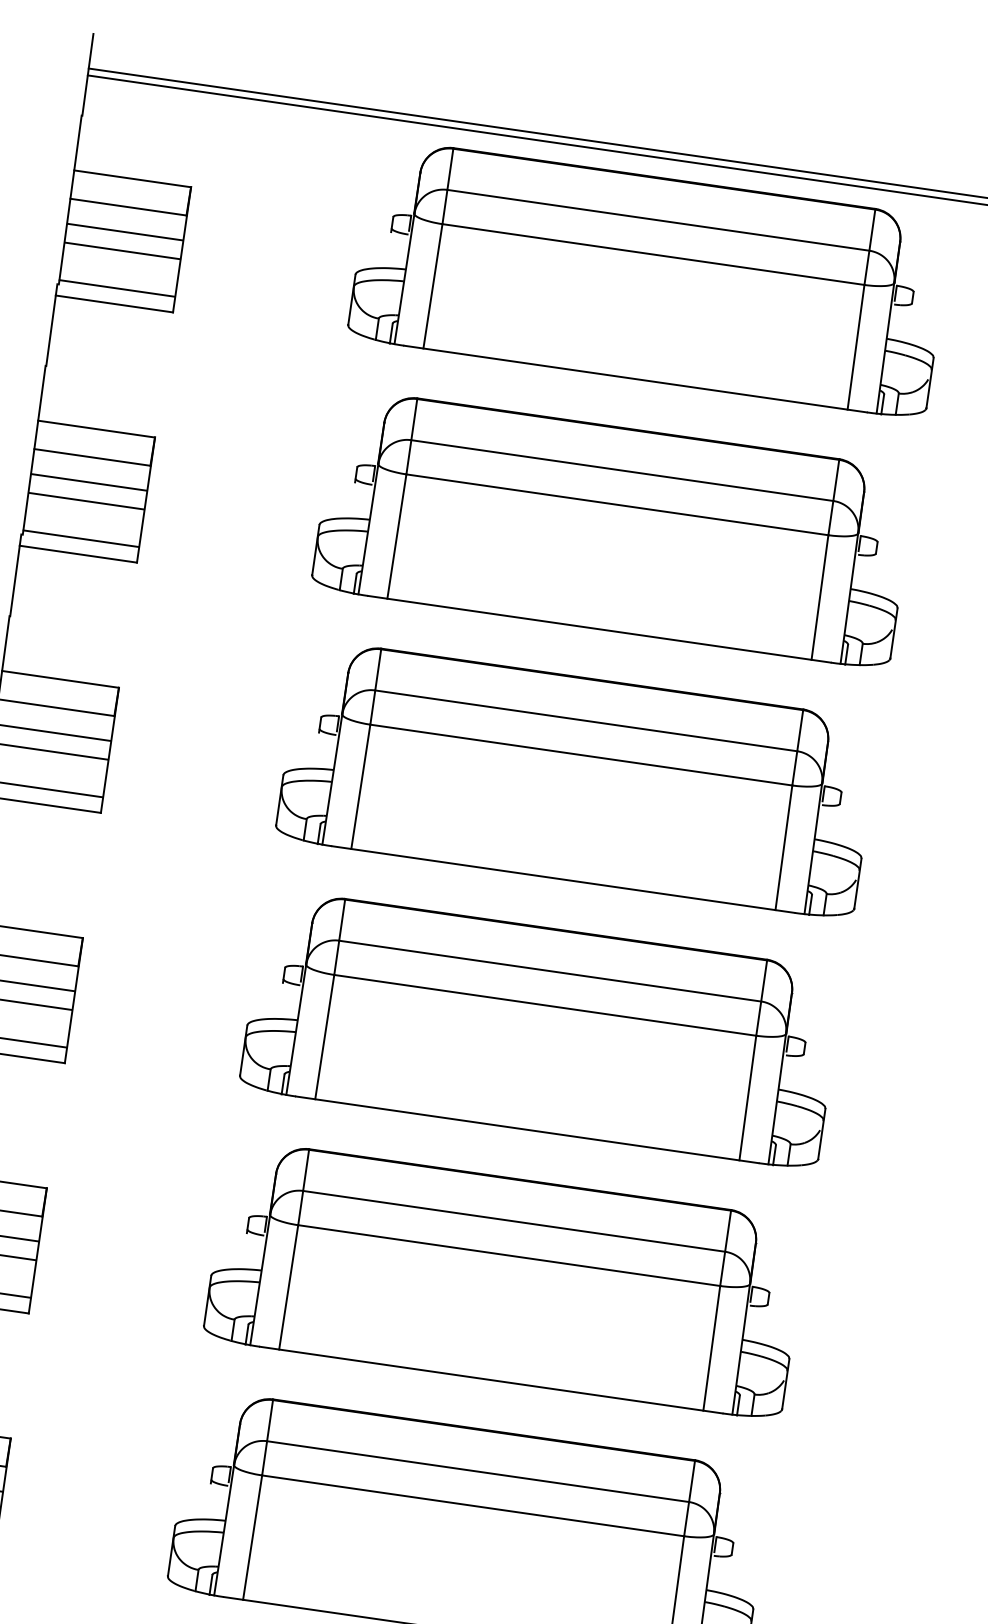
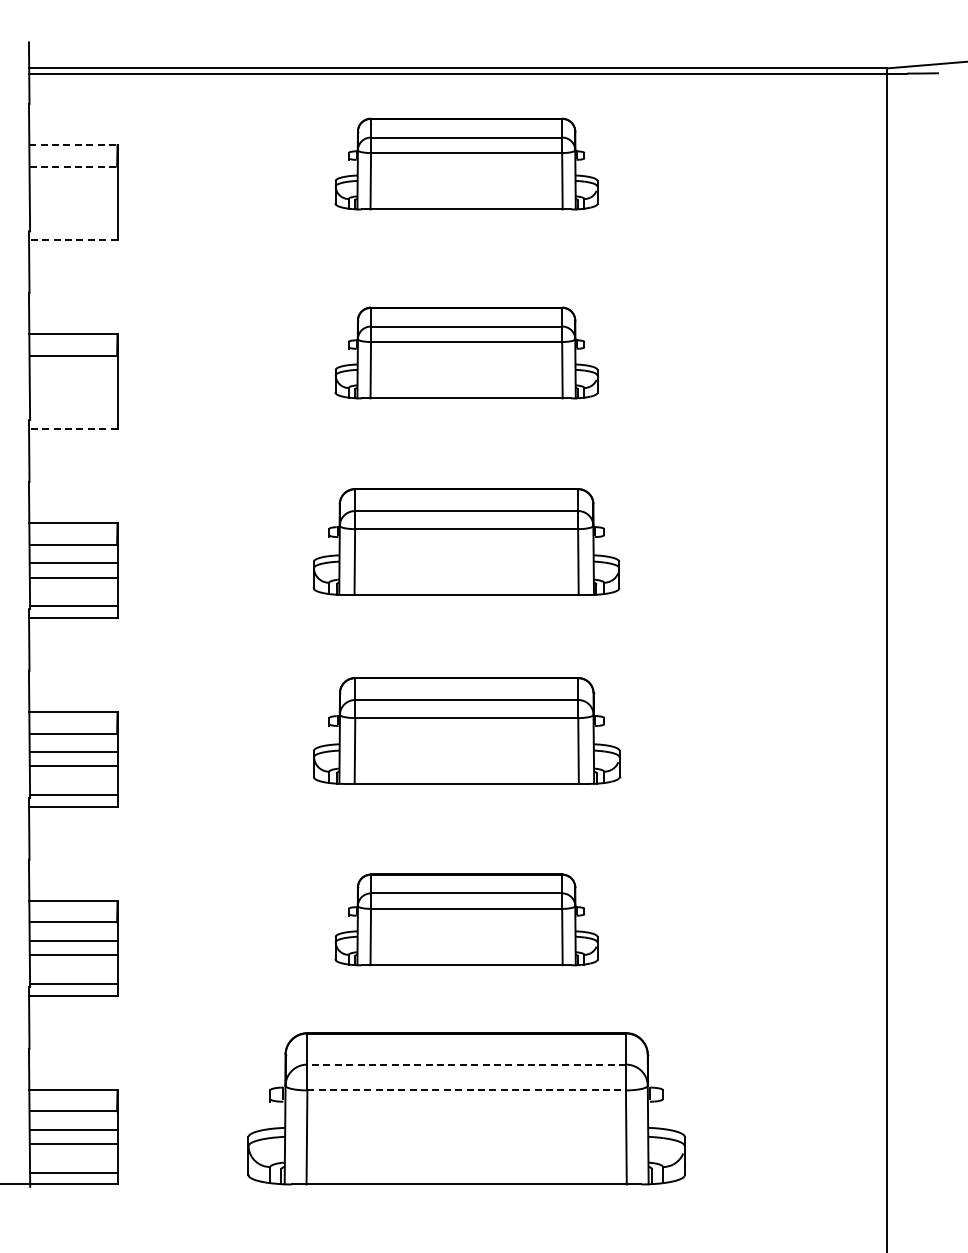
line: (132, 179) -> (73, 145), solid -> dashed
line: (128, 206) -> (73, 166), solid -> dashed
line: (125, 232) -> (73, 185), removed
line: (122, 250) -> (73, 199), removed
part: (649, 277) -> (466, 163), size x0.6
line: (116, 289) -> (73, 228), removed
line: (113, 303) -> (72, 239), solid -> dashed
line: (89, 482) -> (73, 374), removed
line: (86, 501) -> (73, 388), removed
part: (613, 528) -> (466, 352), size x0.6
line: (80, 538) -> (73, 416), removed
line: (77, 553) -> (72, 428), solid -> dashed
part: (577, 778) -> (466, 541), size x0.7
part: (541, 1029) -> (466, 730), size x0.7
part: (505, 1279) -> (466, 919), size x0.6
line: (477, 1471) -> (466, 1064), solid -> dashed
line: (474, 1506) -> (467, 1090), solid -> dashed

